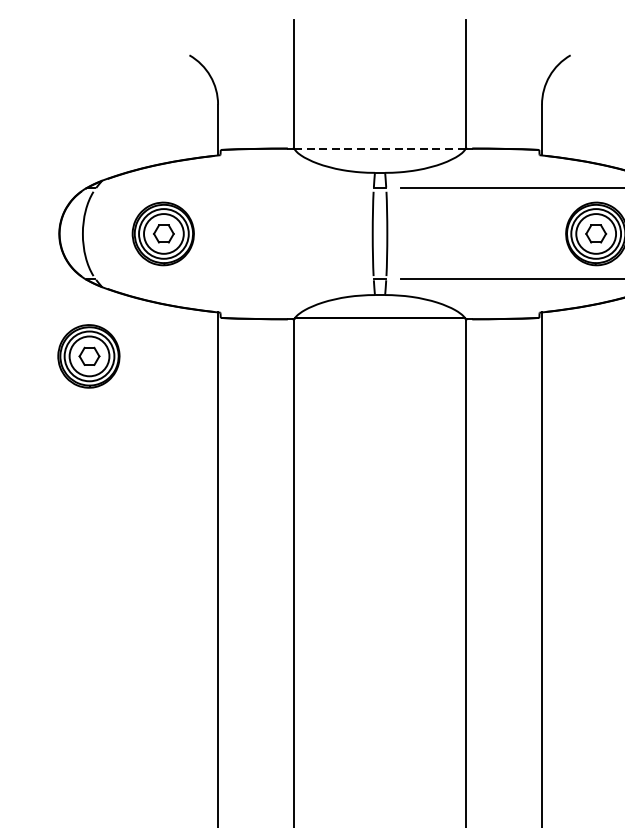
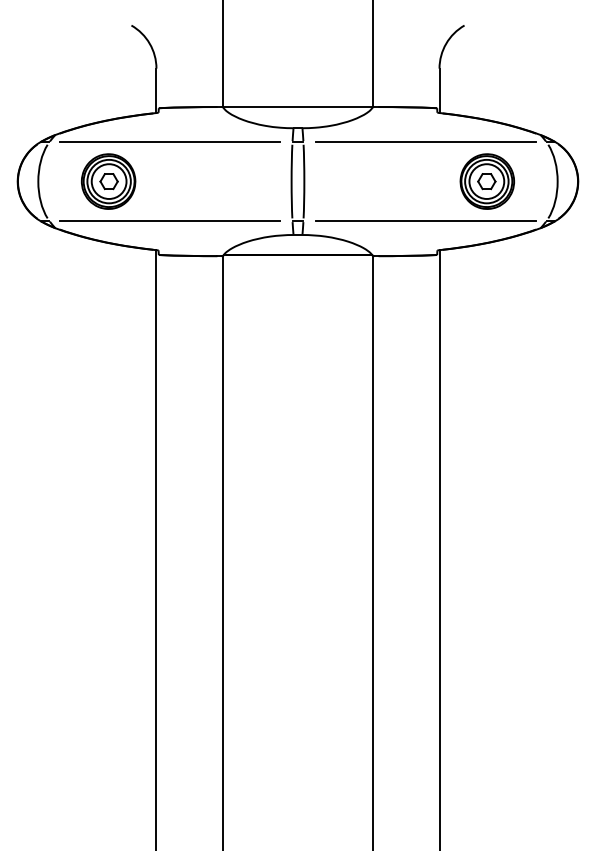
line: (380, 149) -> (298, 107), dashed -> solid
line: (232, 188) -> (169, 141), added
line: (232, 279) -> (169, 221), added
part: (88, 356) -> (43, 288), removed

